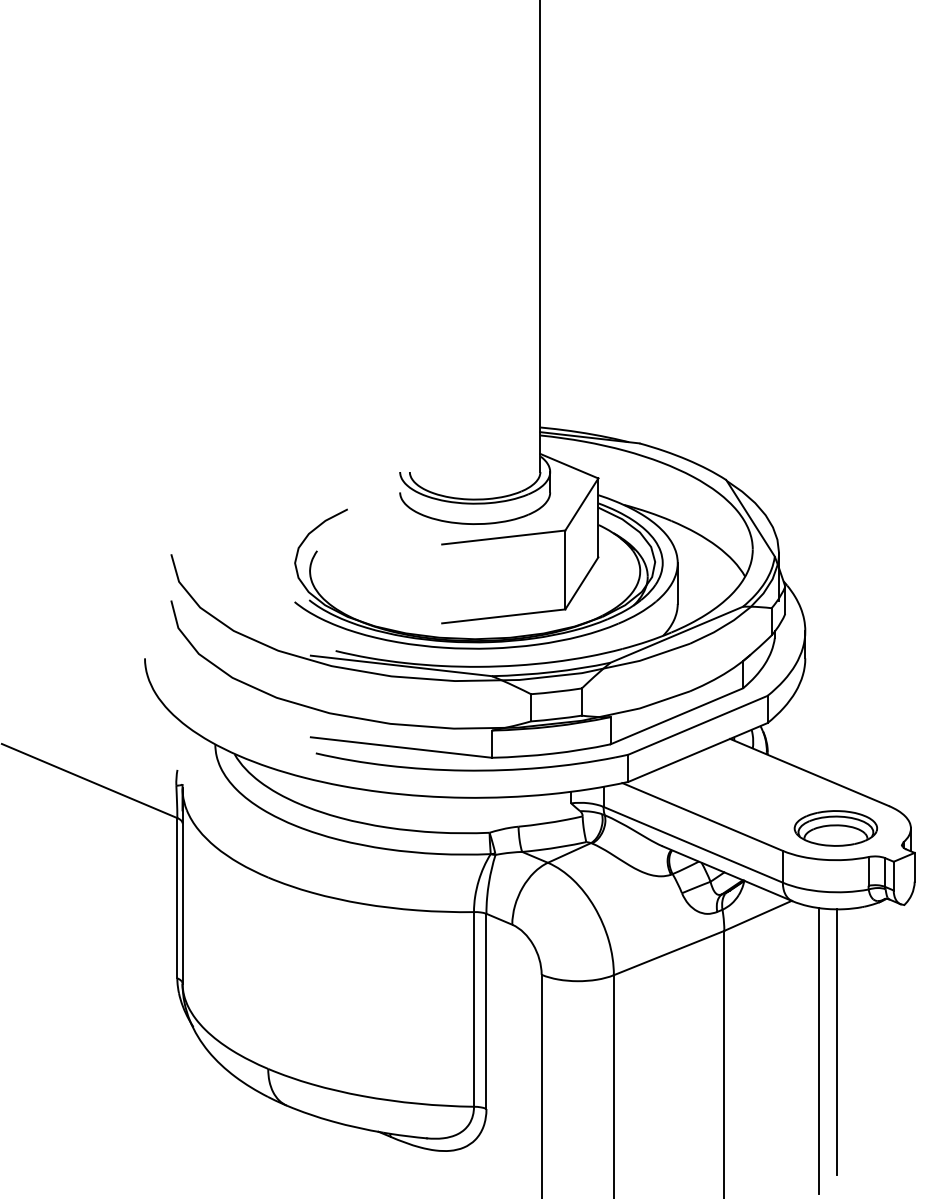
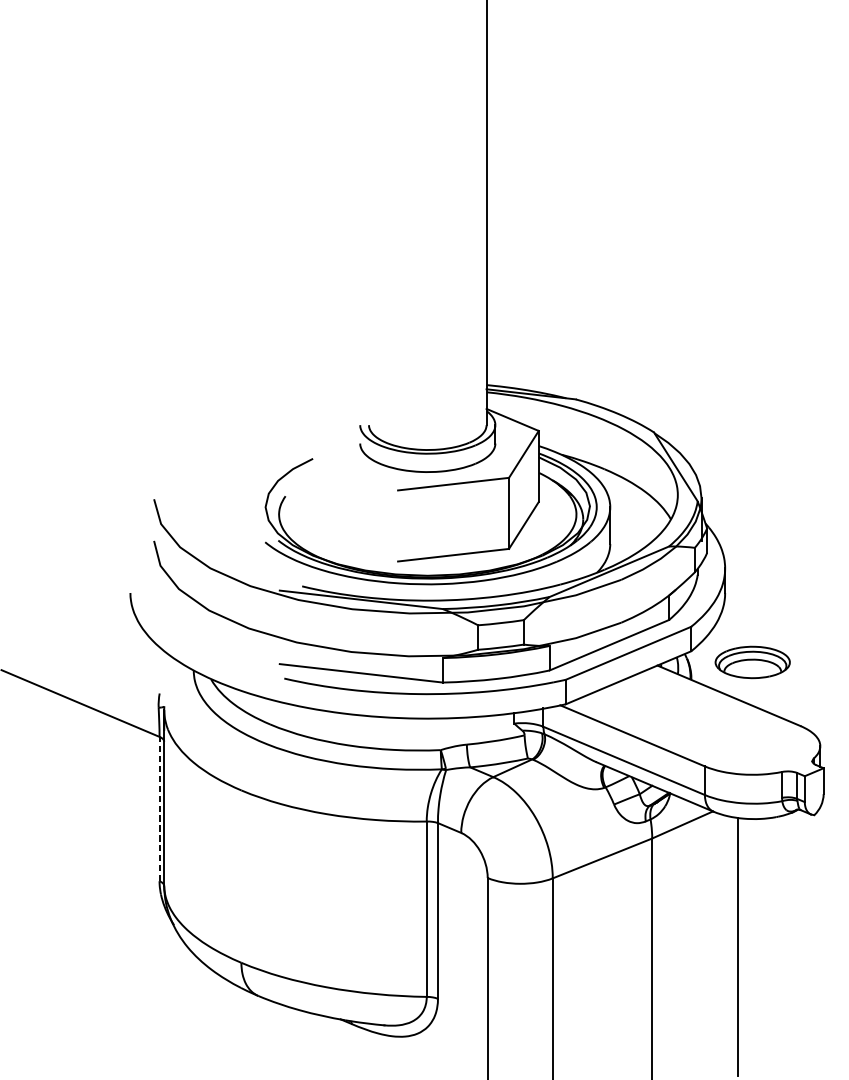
part: (835, 828) -> (752, 662), moved
line: (177, 897) -> (159, 808), solid -> dashed
line: (837, 1041) -> (754, 938), removed

